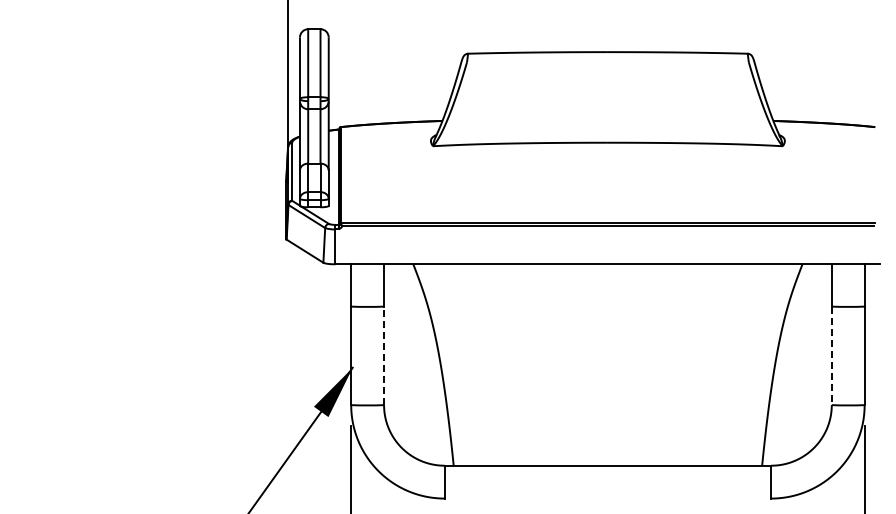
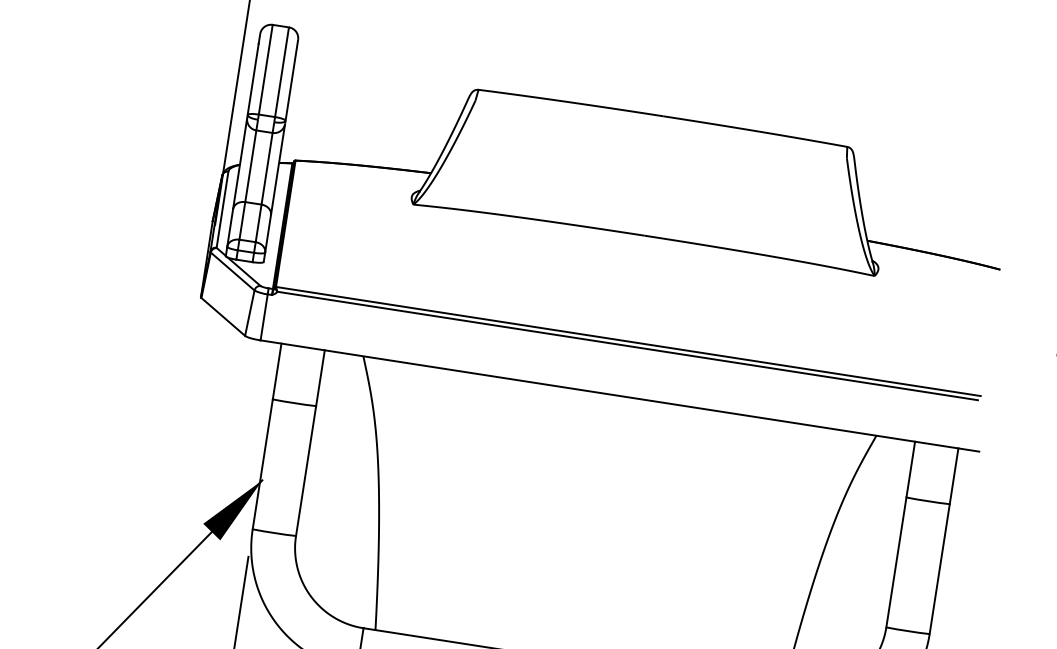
line: (384, 355) -> (306, 470), dashed -> solid
line: (831, 356) -> (895, 563), dashed -> solid

